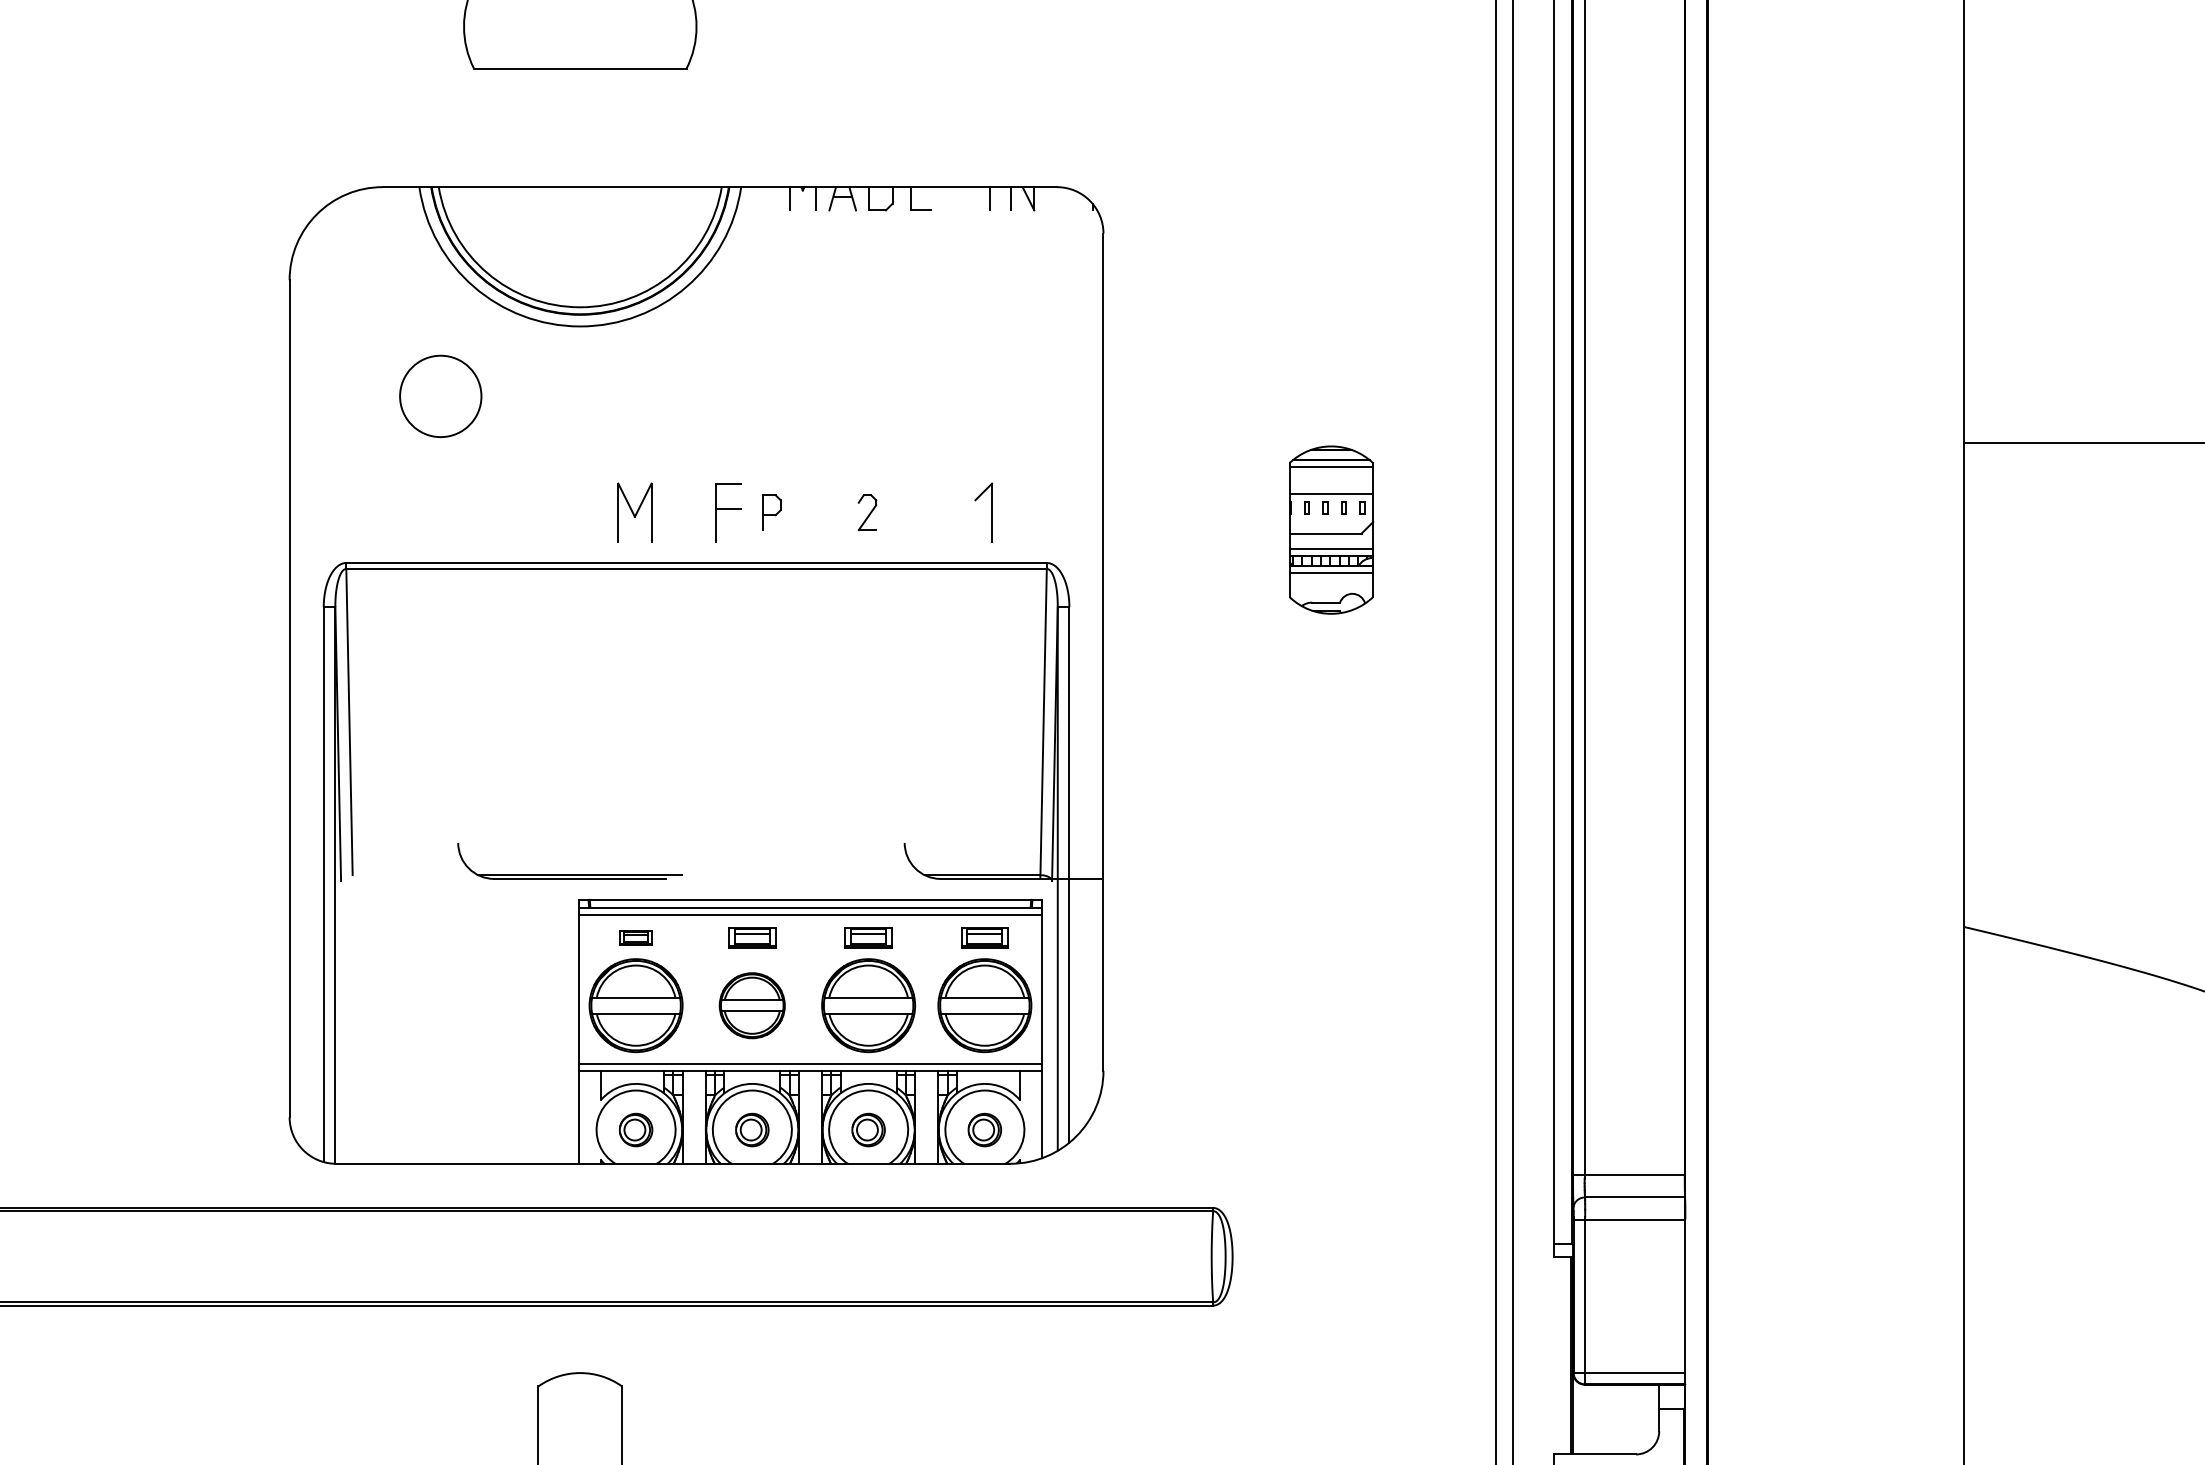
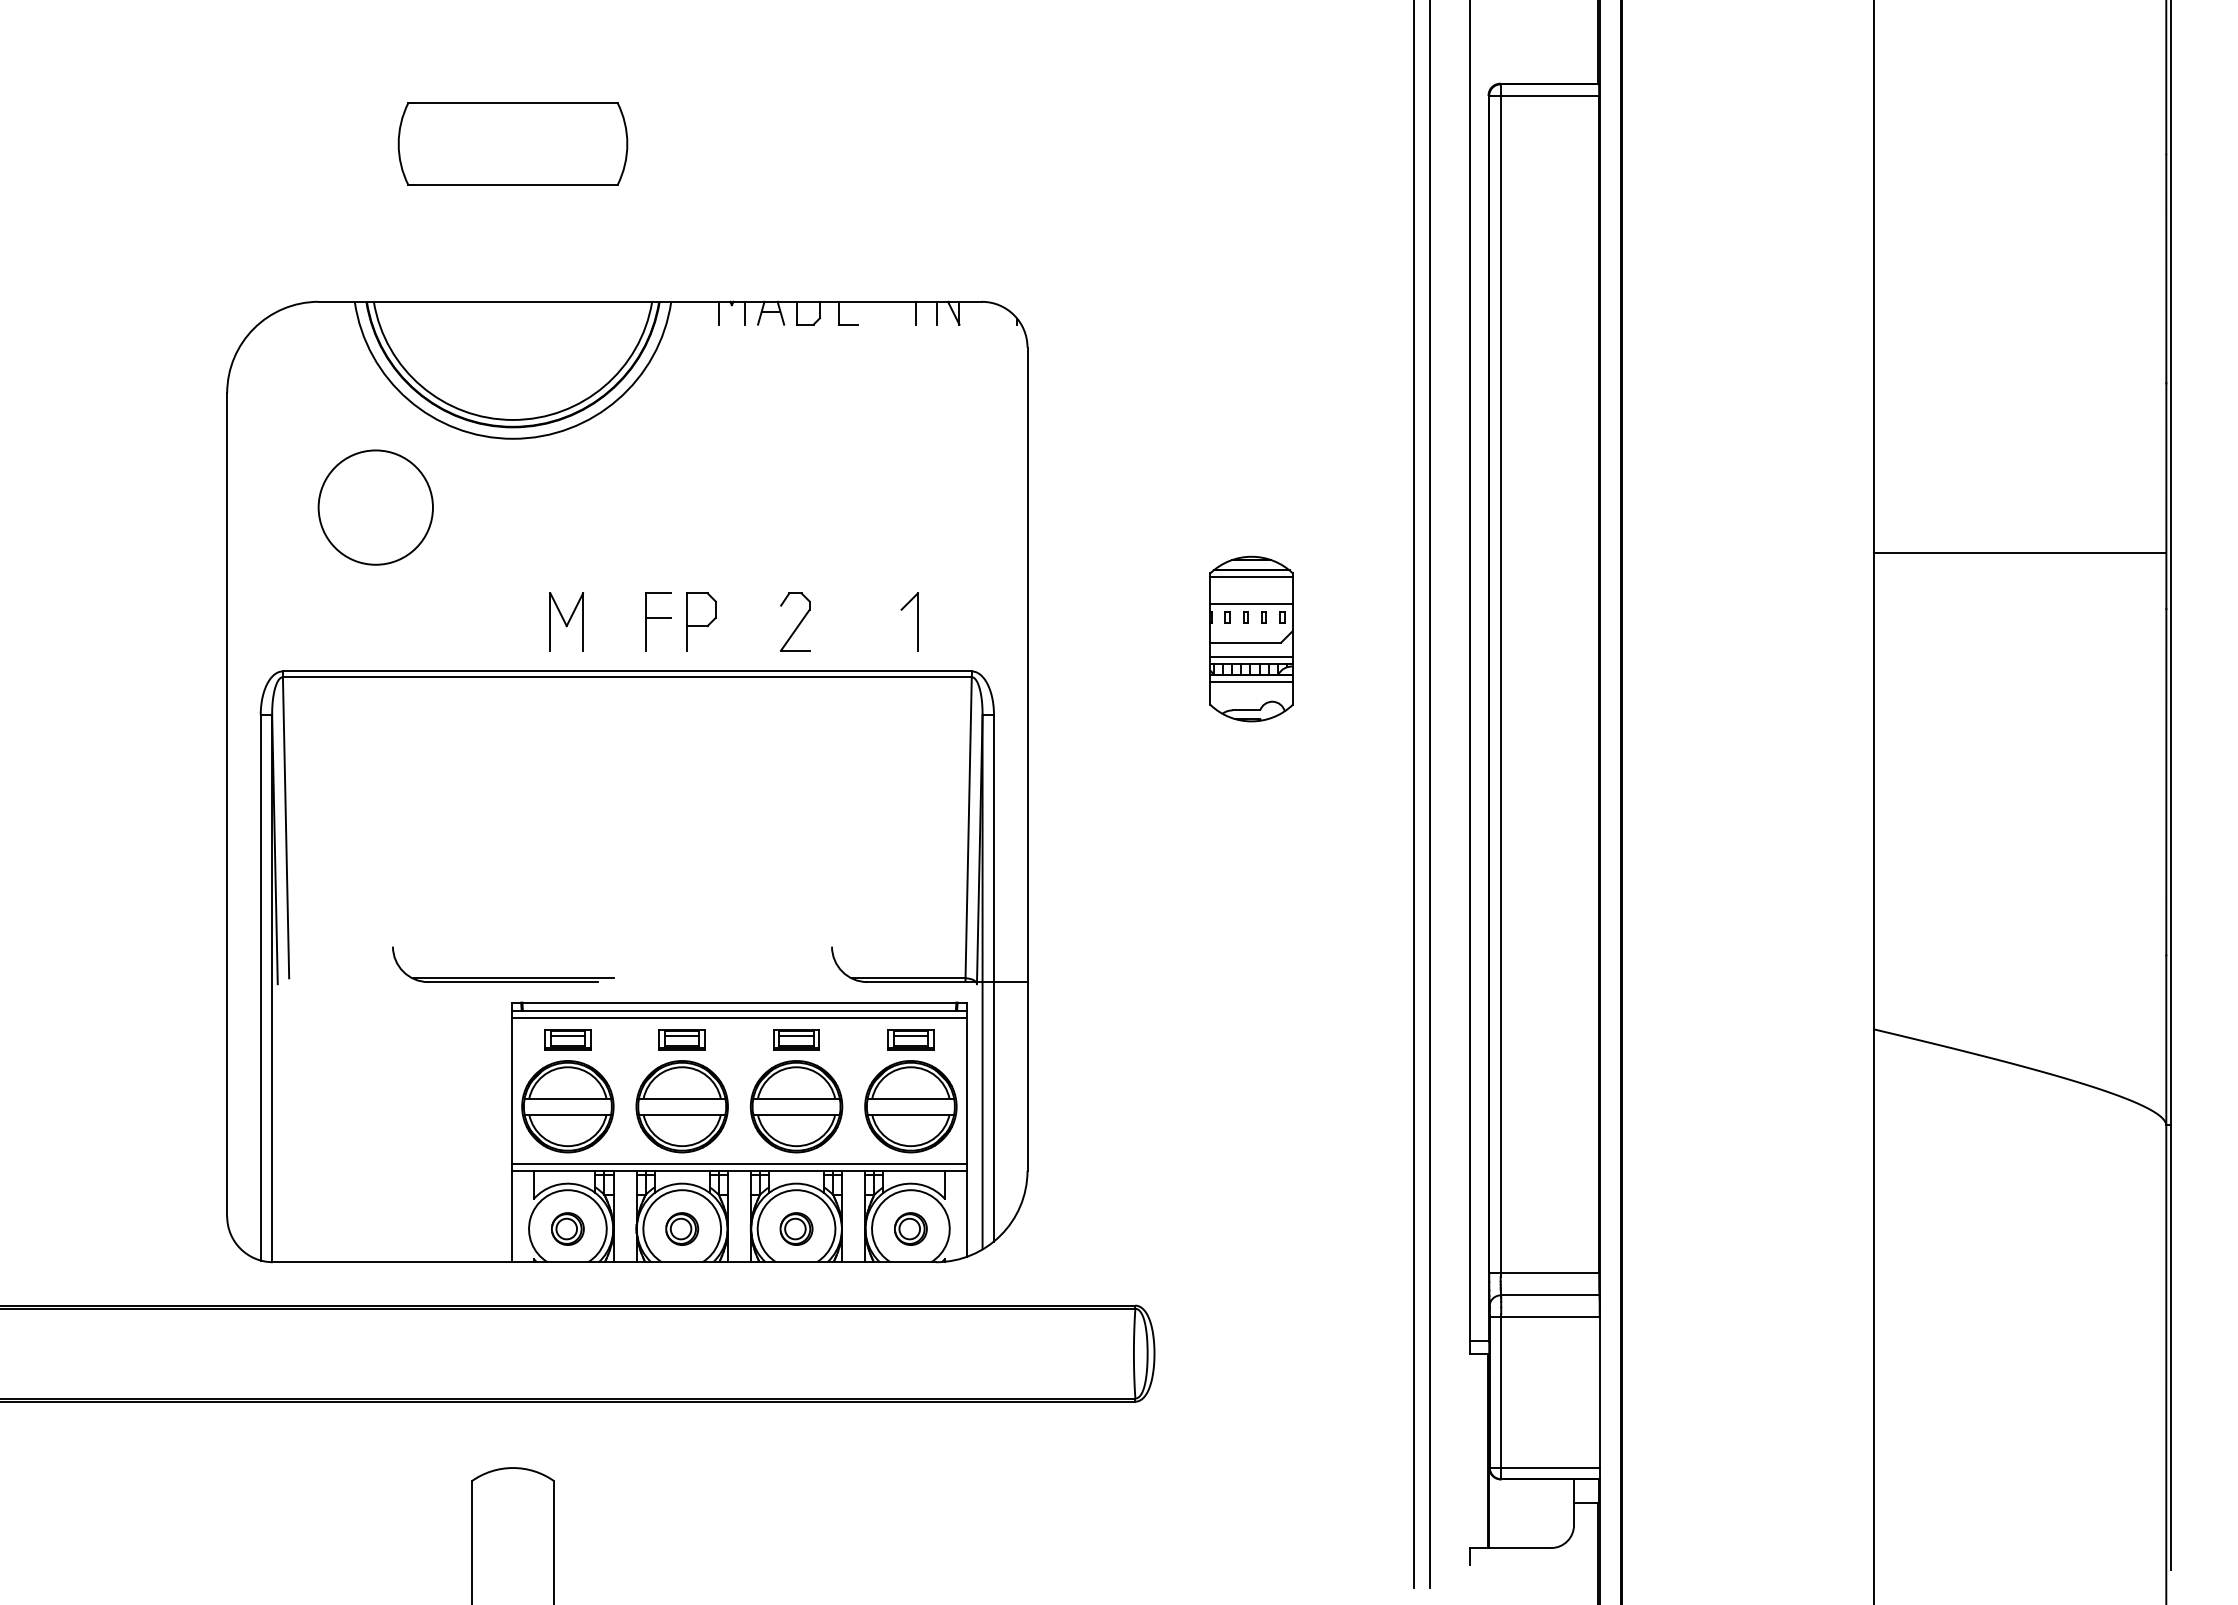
circle: (440, 396) -> (375, 507), size x1.43
part: (771, 512) -> (701, 621), size x1.67
part: (867, 512) -> (795, 621), size x1.67
part: (635, 937) -> (567, 1039), size x1.43
part: (751, 1005) -> (681, 1106), size x1.43

